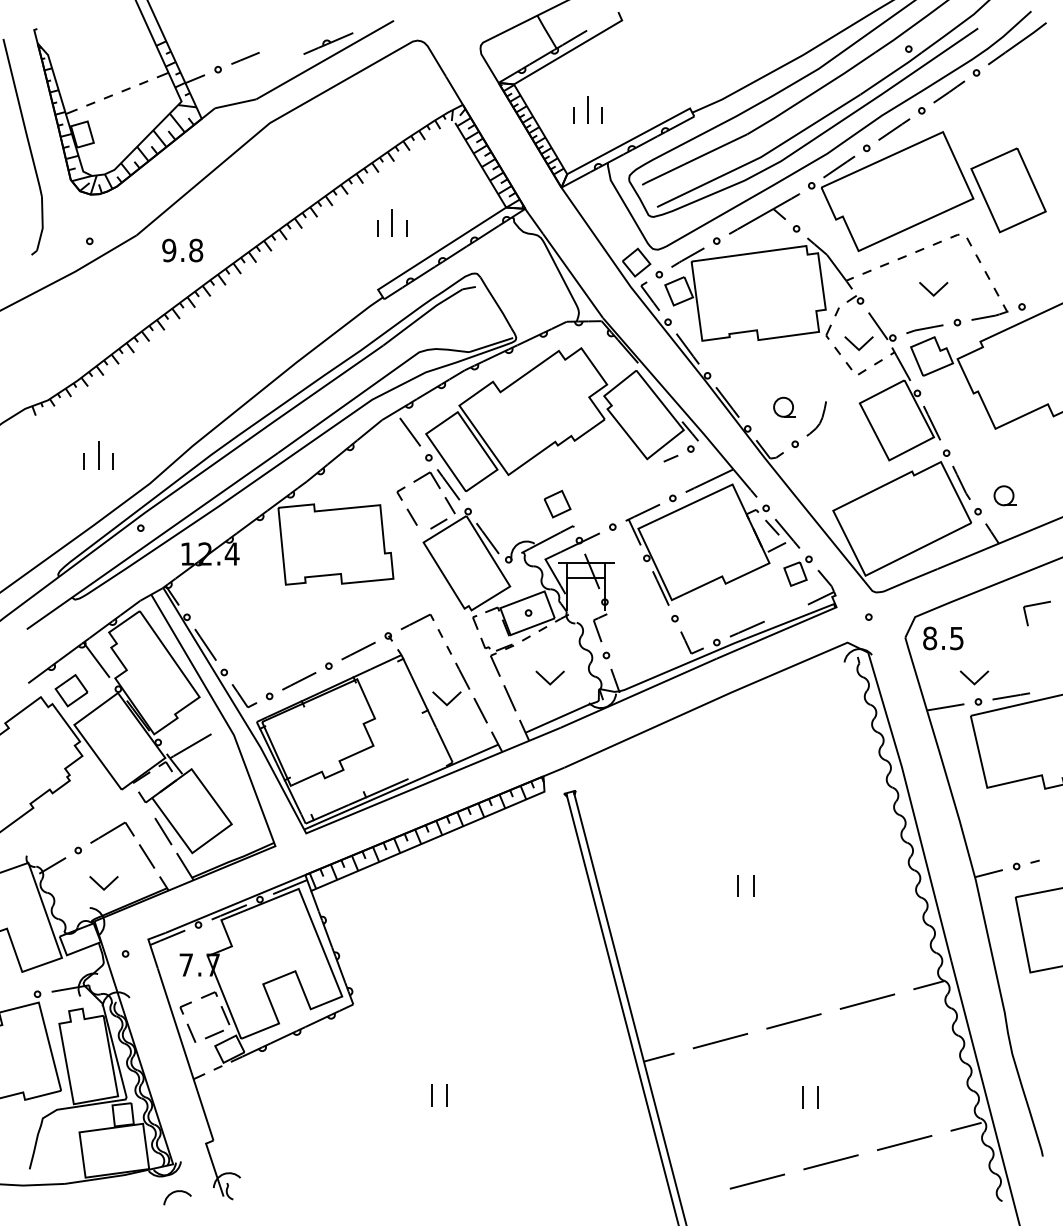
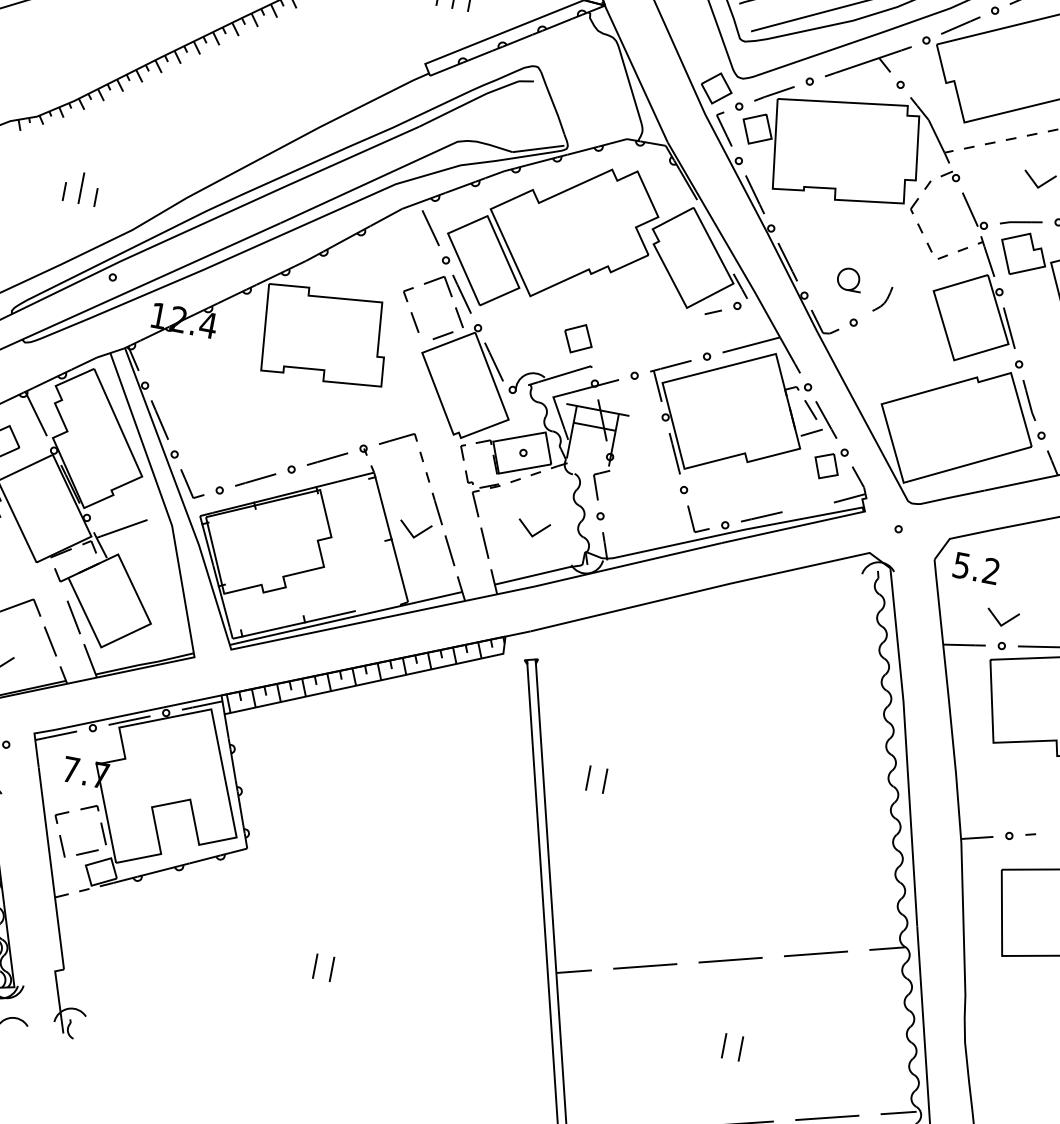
part: (858, 343) -> (944, 224), removed
part: (816, 418) -> (882, 298), size x0.7
text: (943, 638) -> (976, 568), 8.5 -> 5.2
part: (738, 885) -> (588, 777), moved

